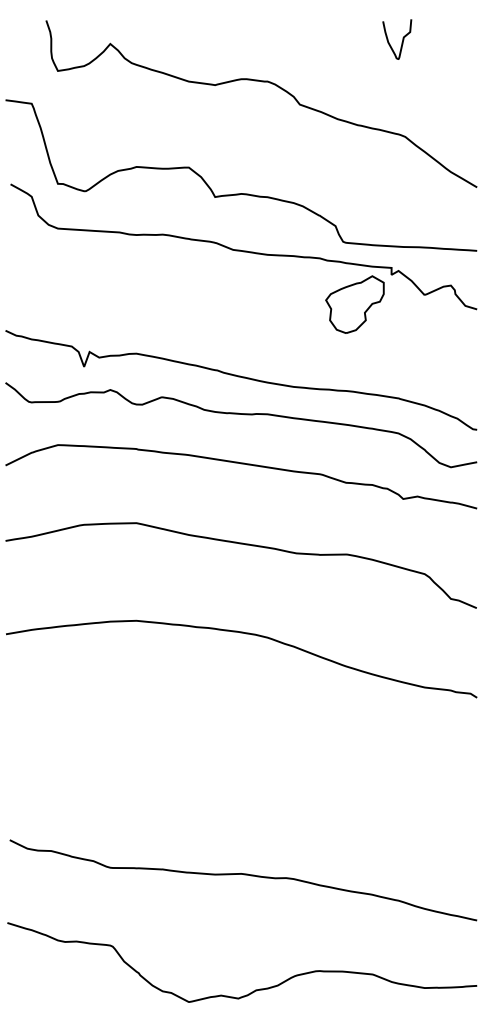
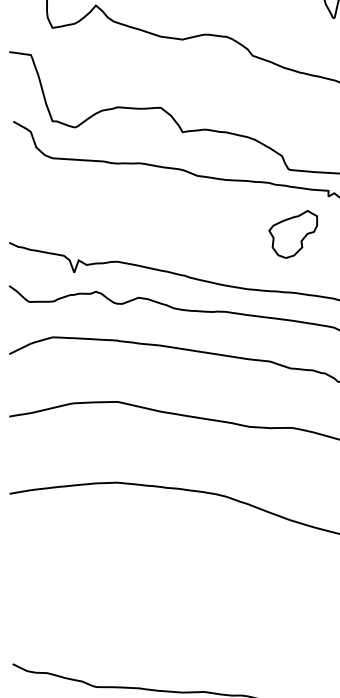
part: (354, 304) -> (292, 234), moved

